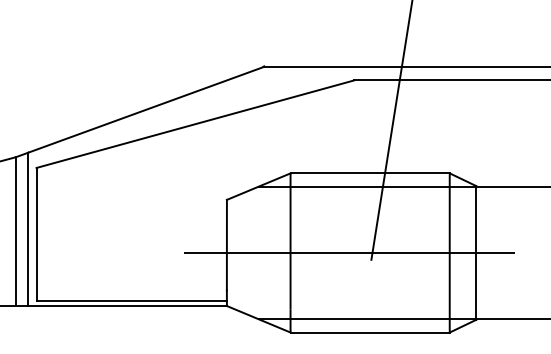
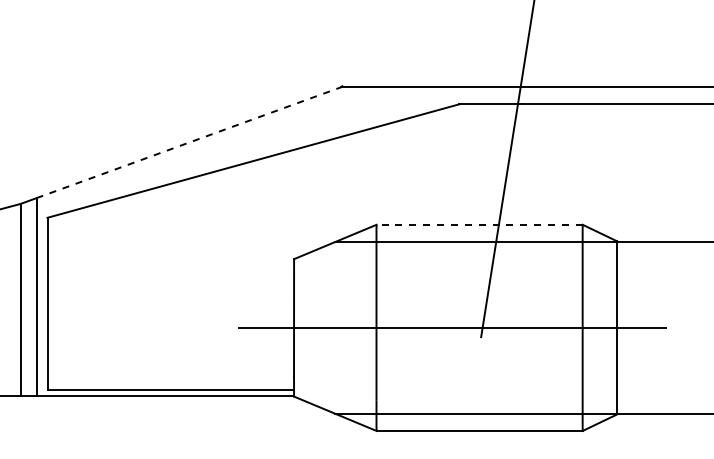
line: (146, 109) -> (189, 142), solid -> dashed
line: (370, 173) -> (479, 224), solid -> dashed

